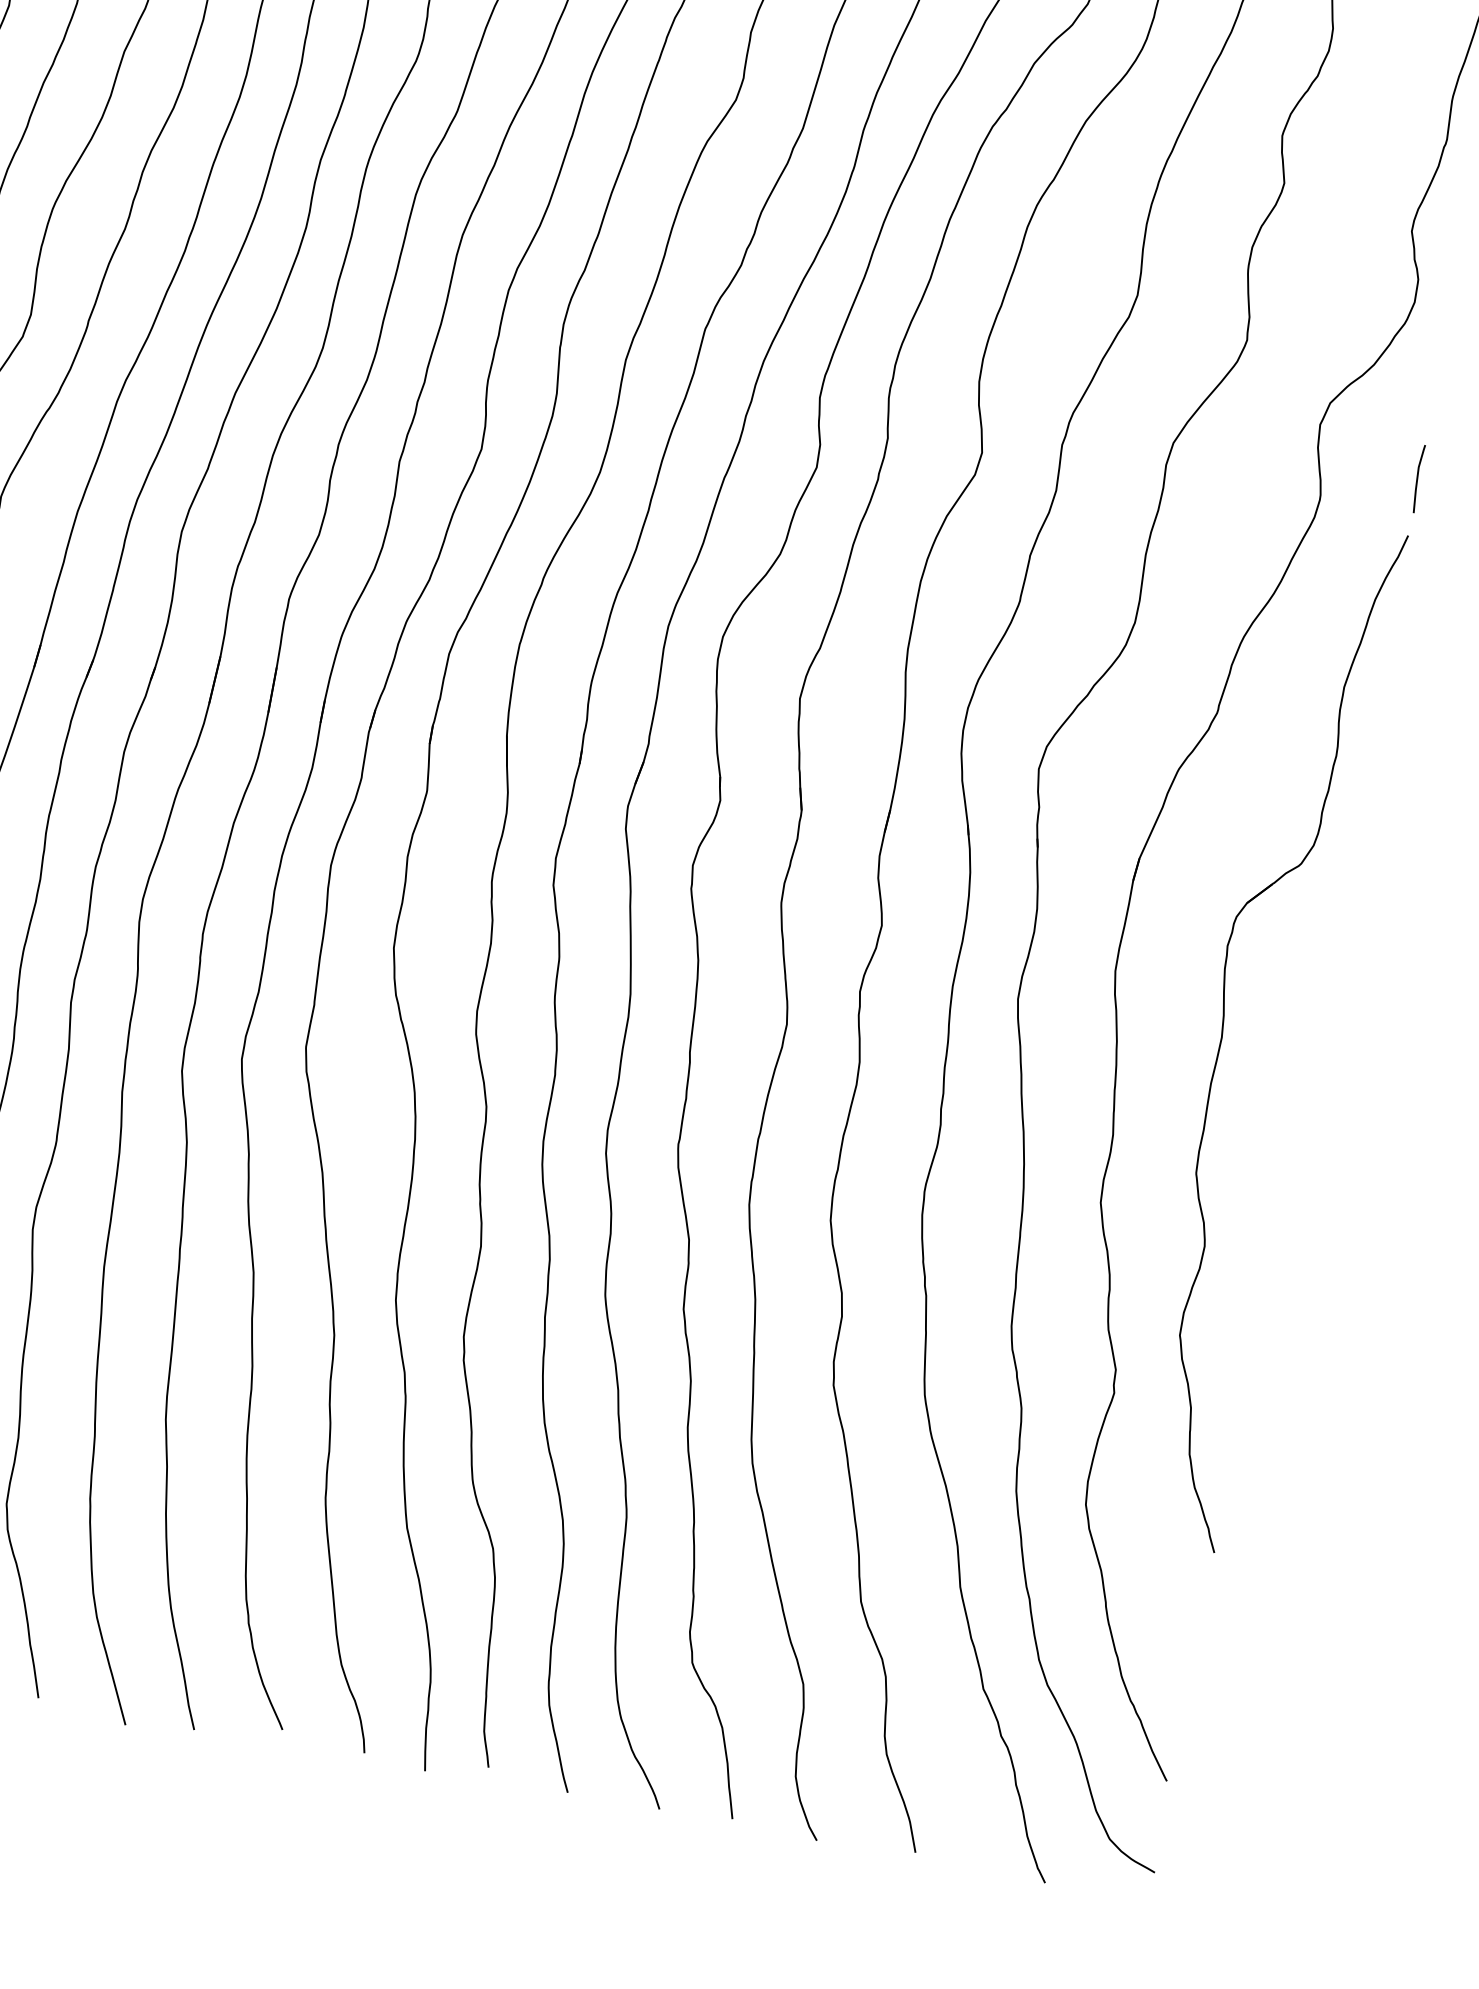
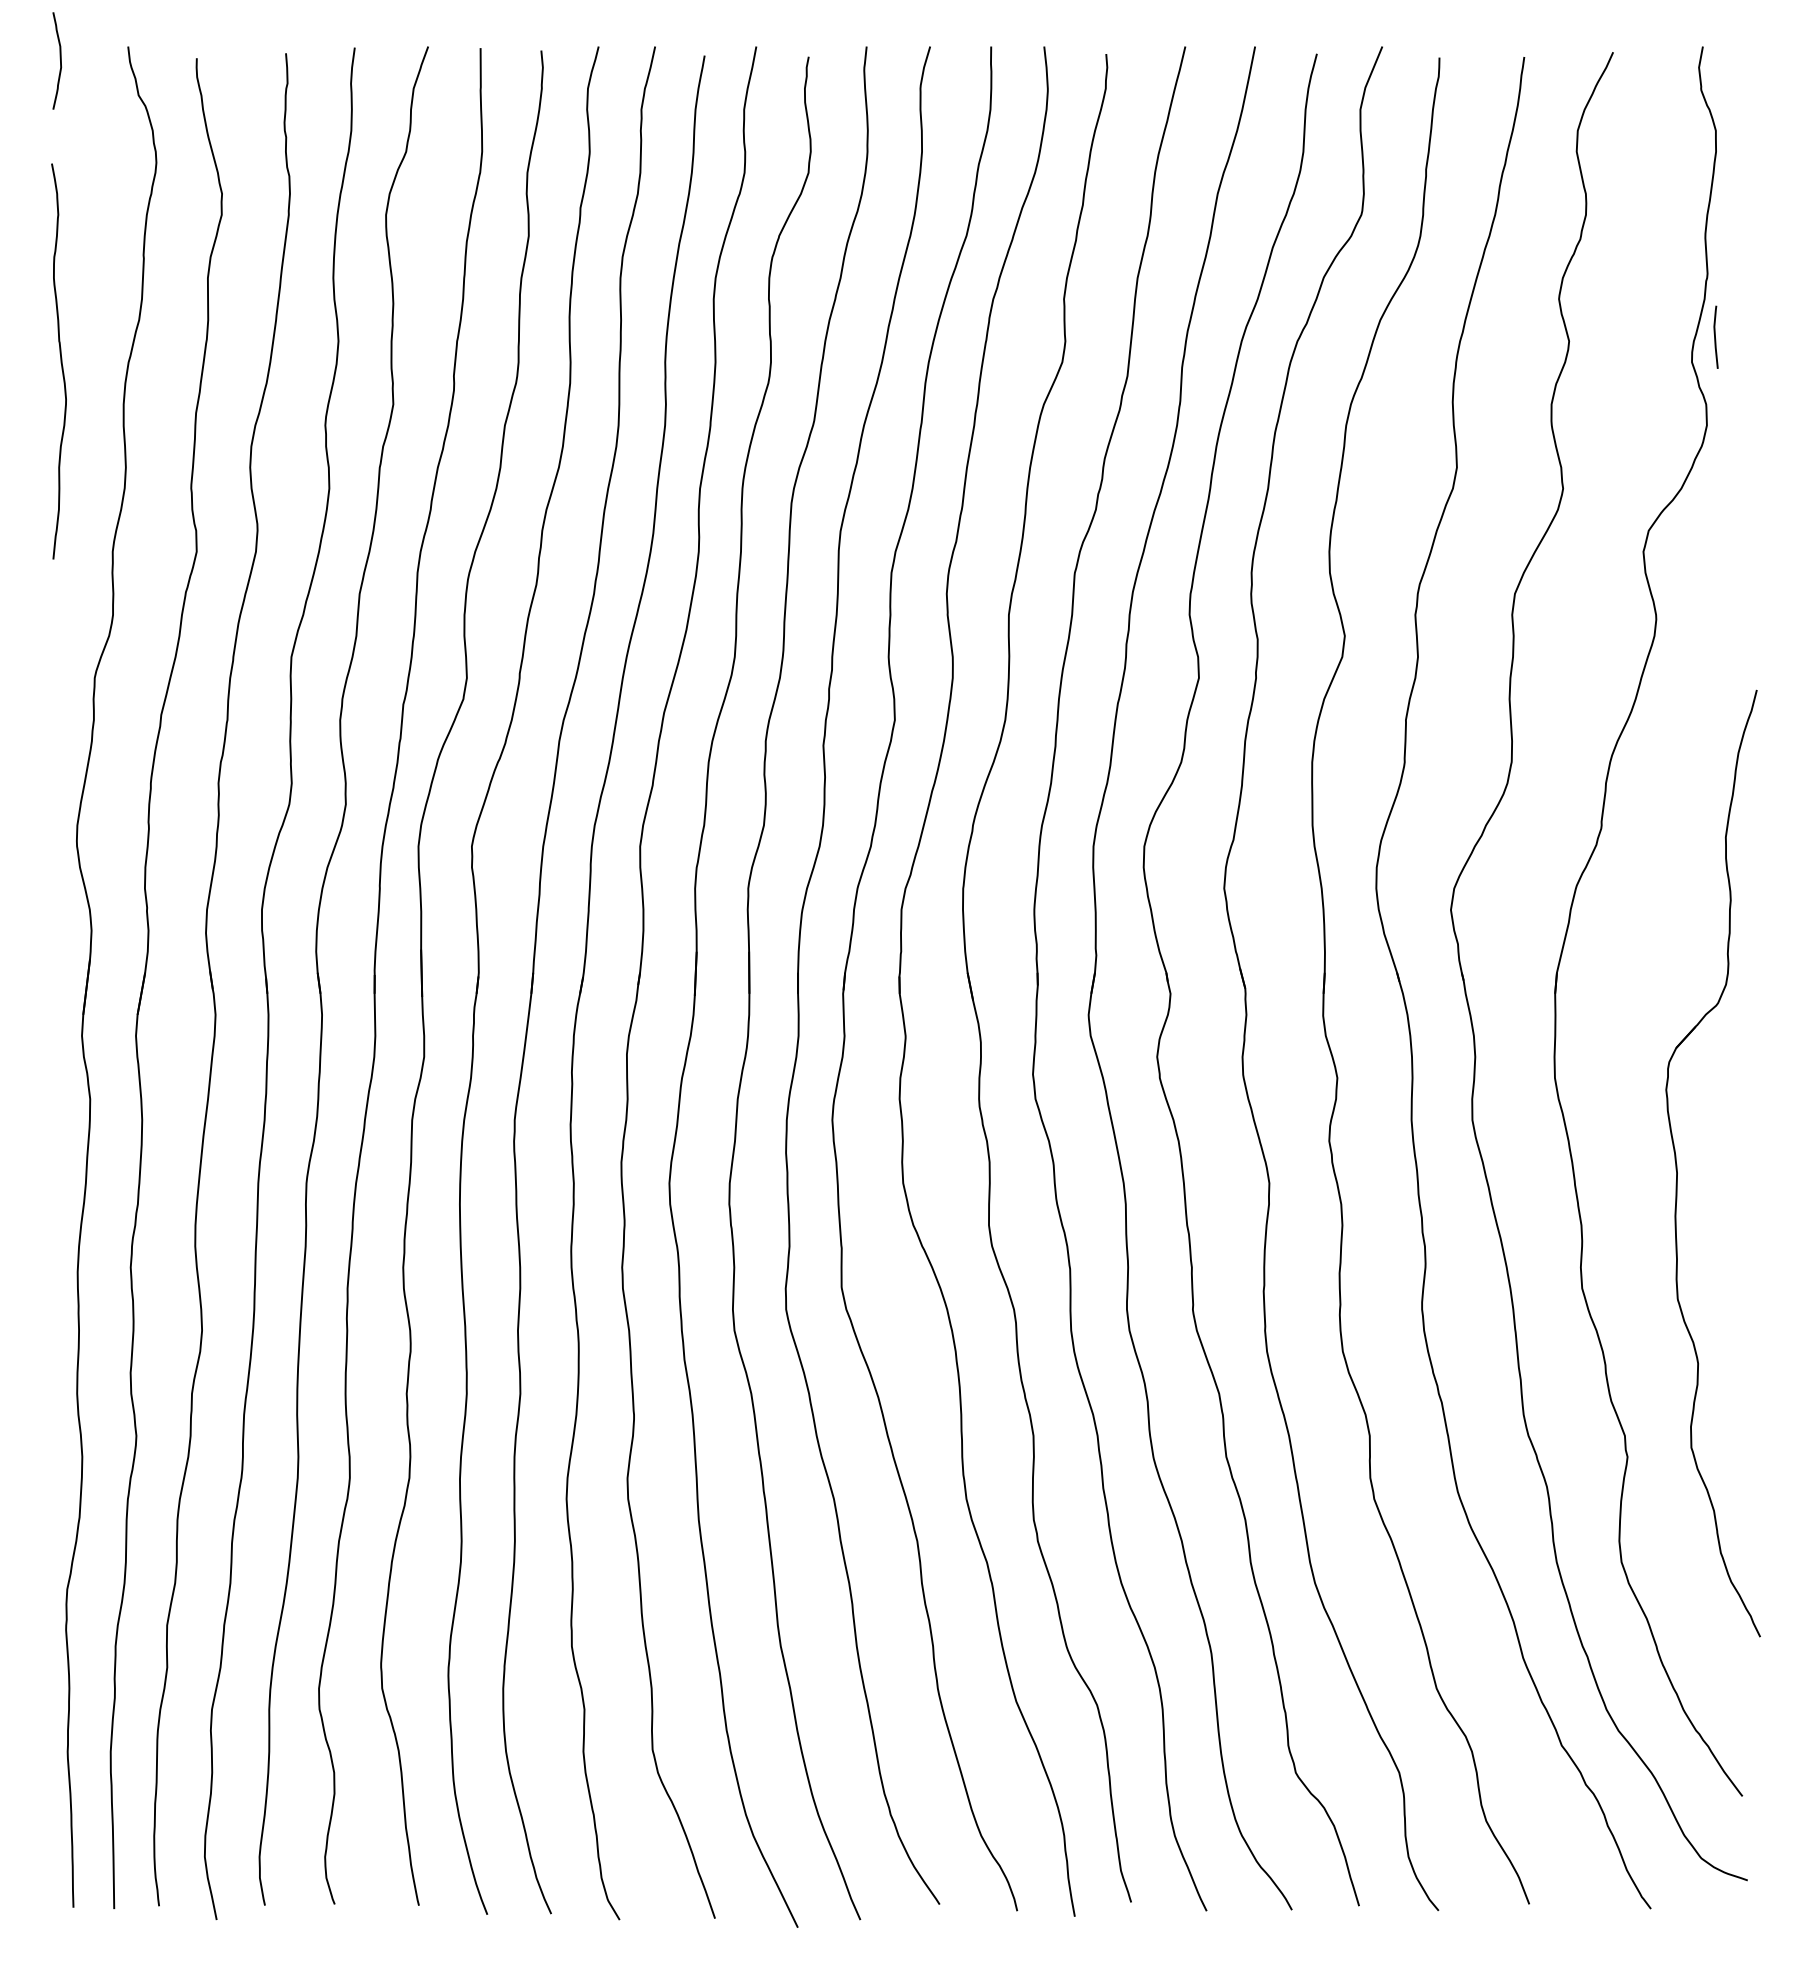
line: (1417, 477) -> (1715, 336), moved
part: (1224, 1028) -> (1677, 1164), moved

